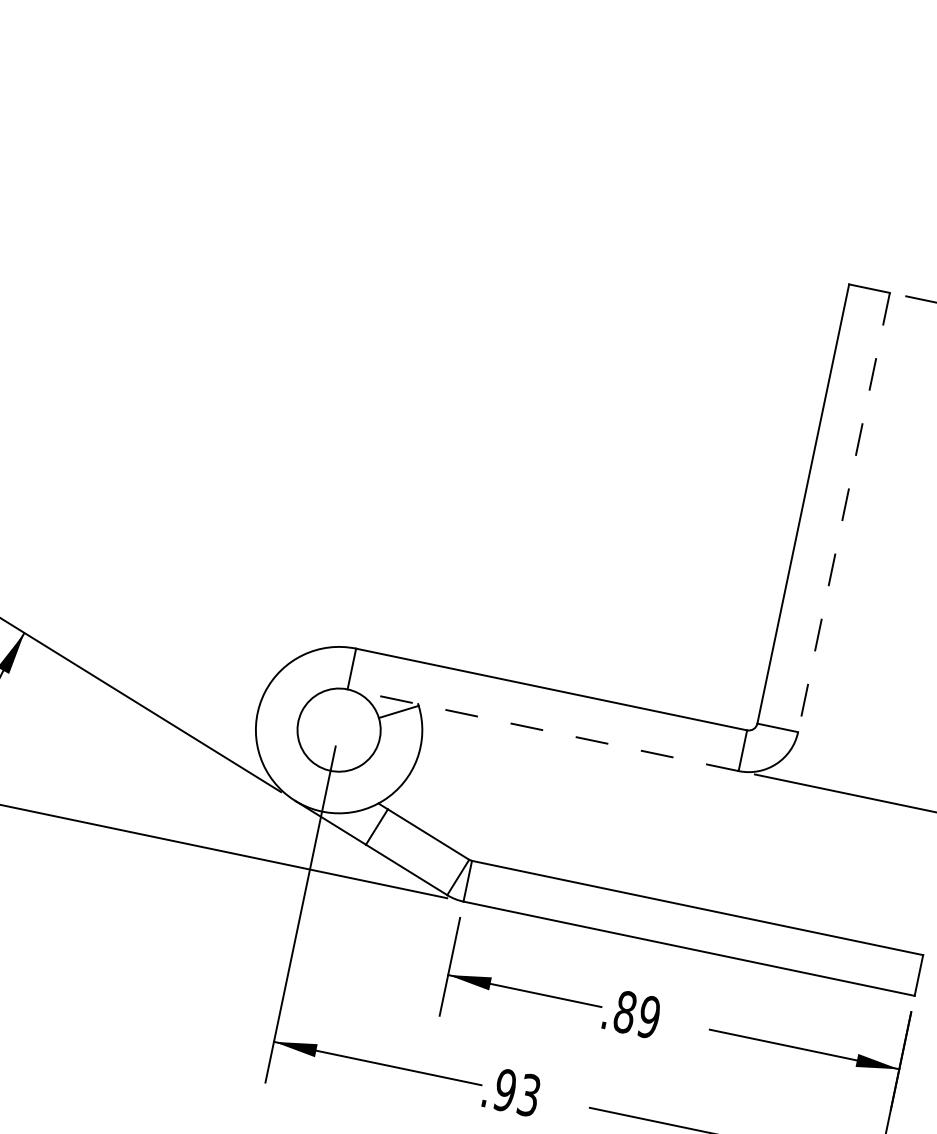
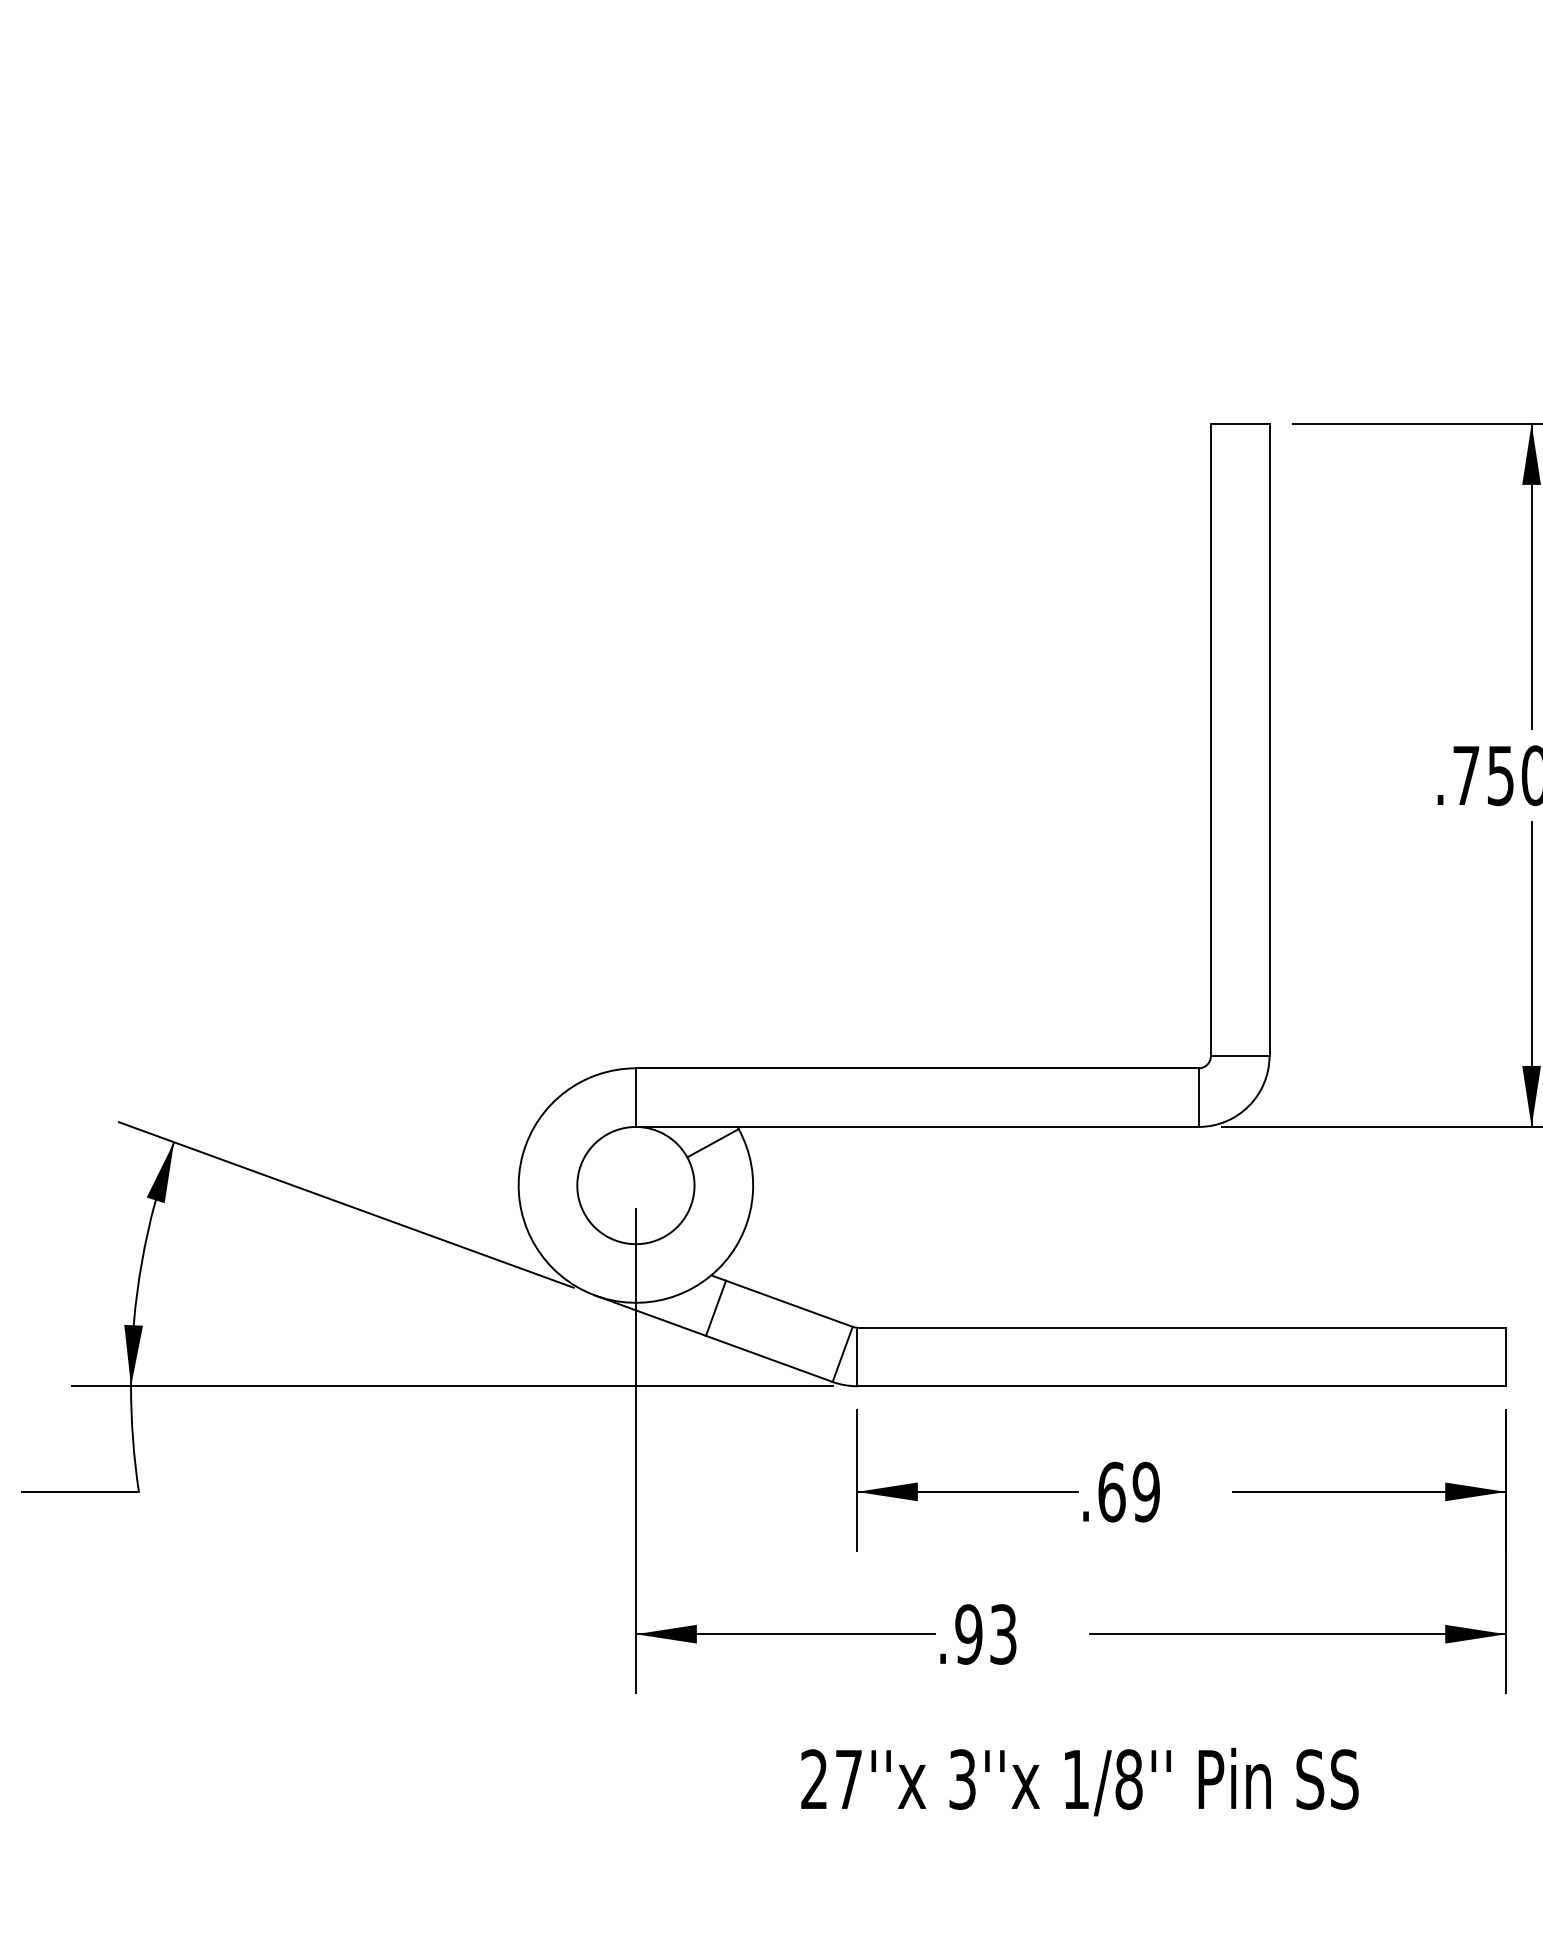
line: (843, 512) -> (1269, 740), dashed -> solid
line: (542, 729) -> (916, 1126), dashed -> solid
text: (625, 1011) -> (1111, 1491), .89 -> .69

